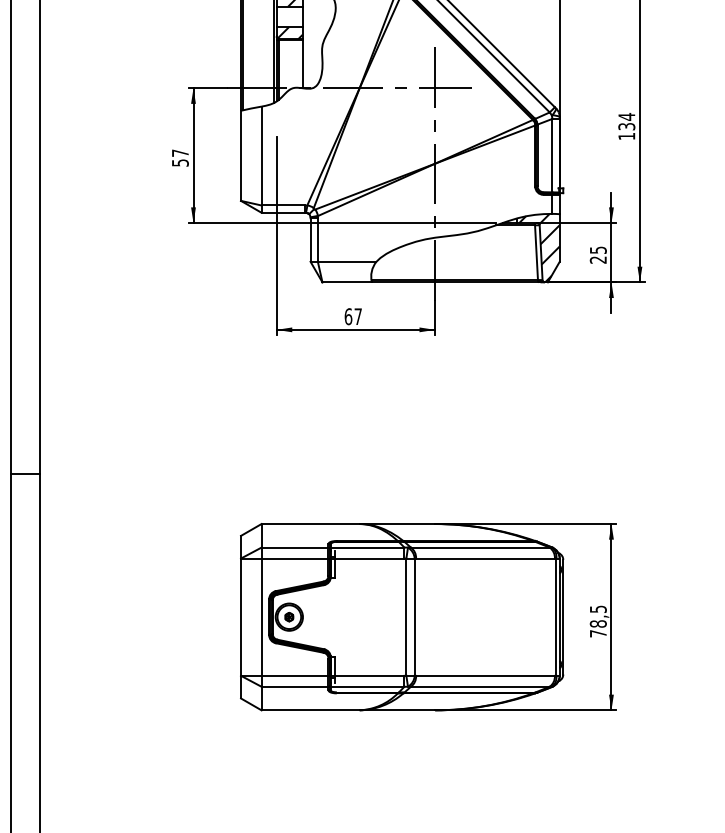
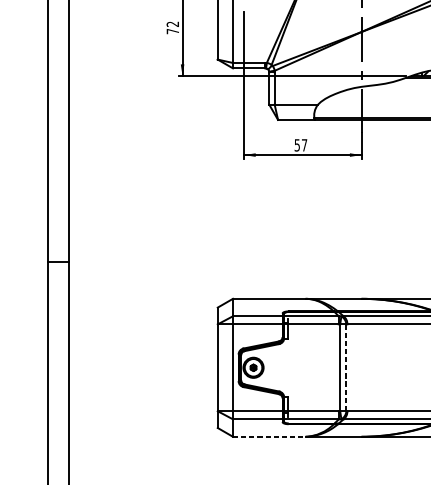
text: (179, 157) -> (172, 27), 57 -> 72
text: (348, 316) -> (297, 145), 67 -> 57
line: (414, 617) -> (346, 368), solid -> dashed
line: (311, 710) -> (269, 436), solid -> dashed

